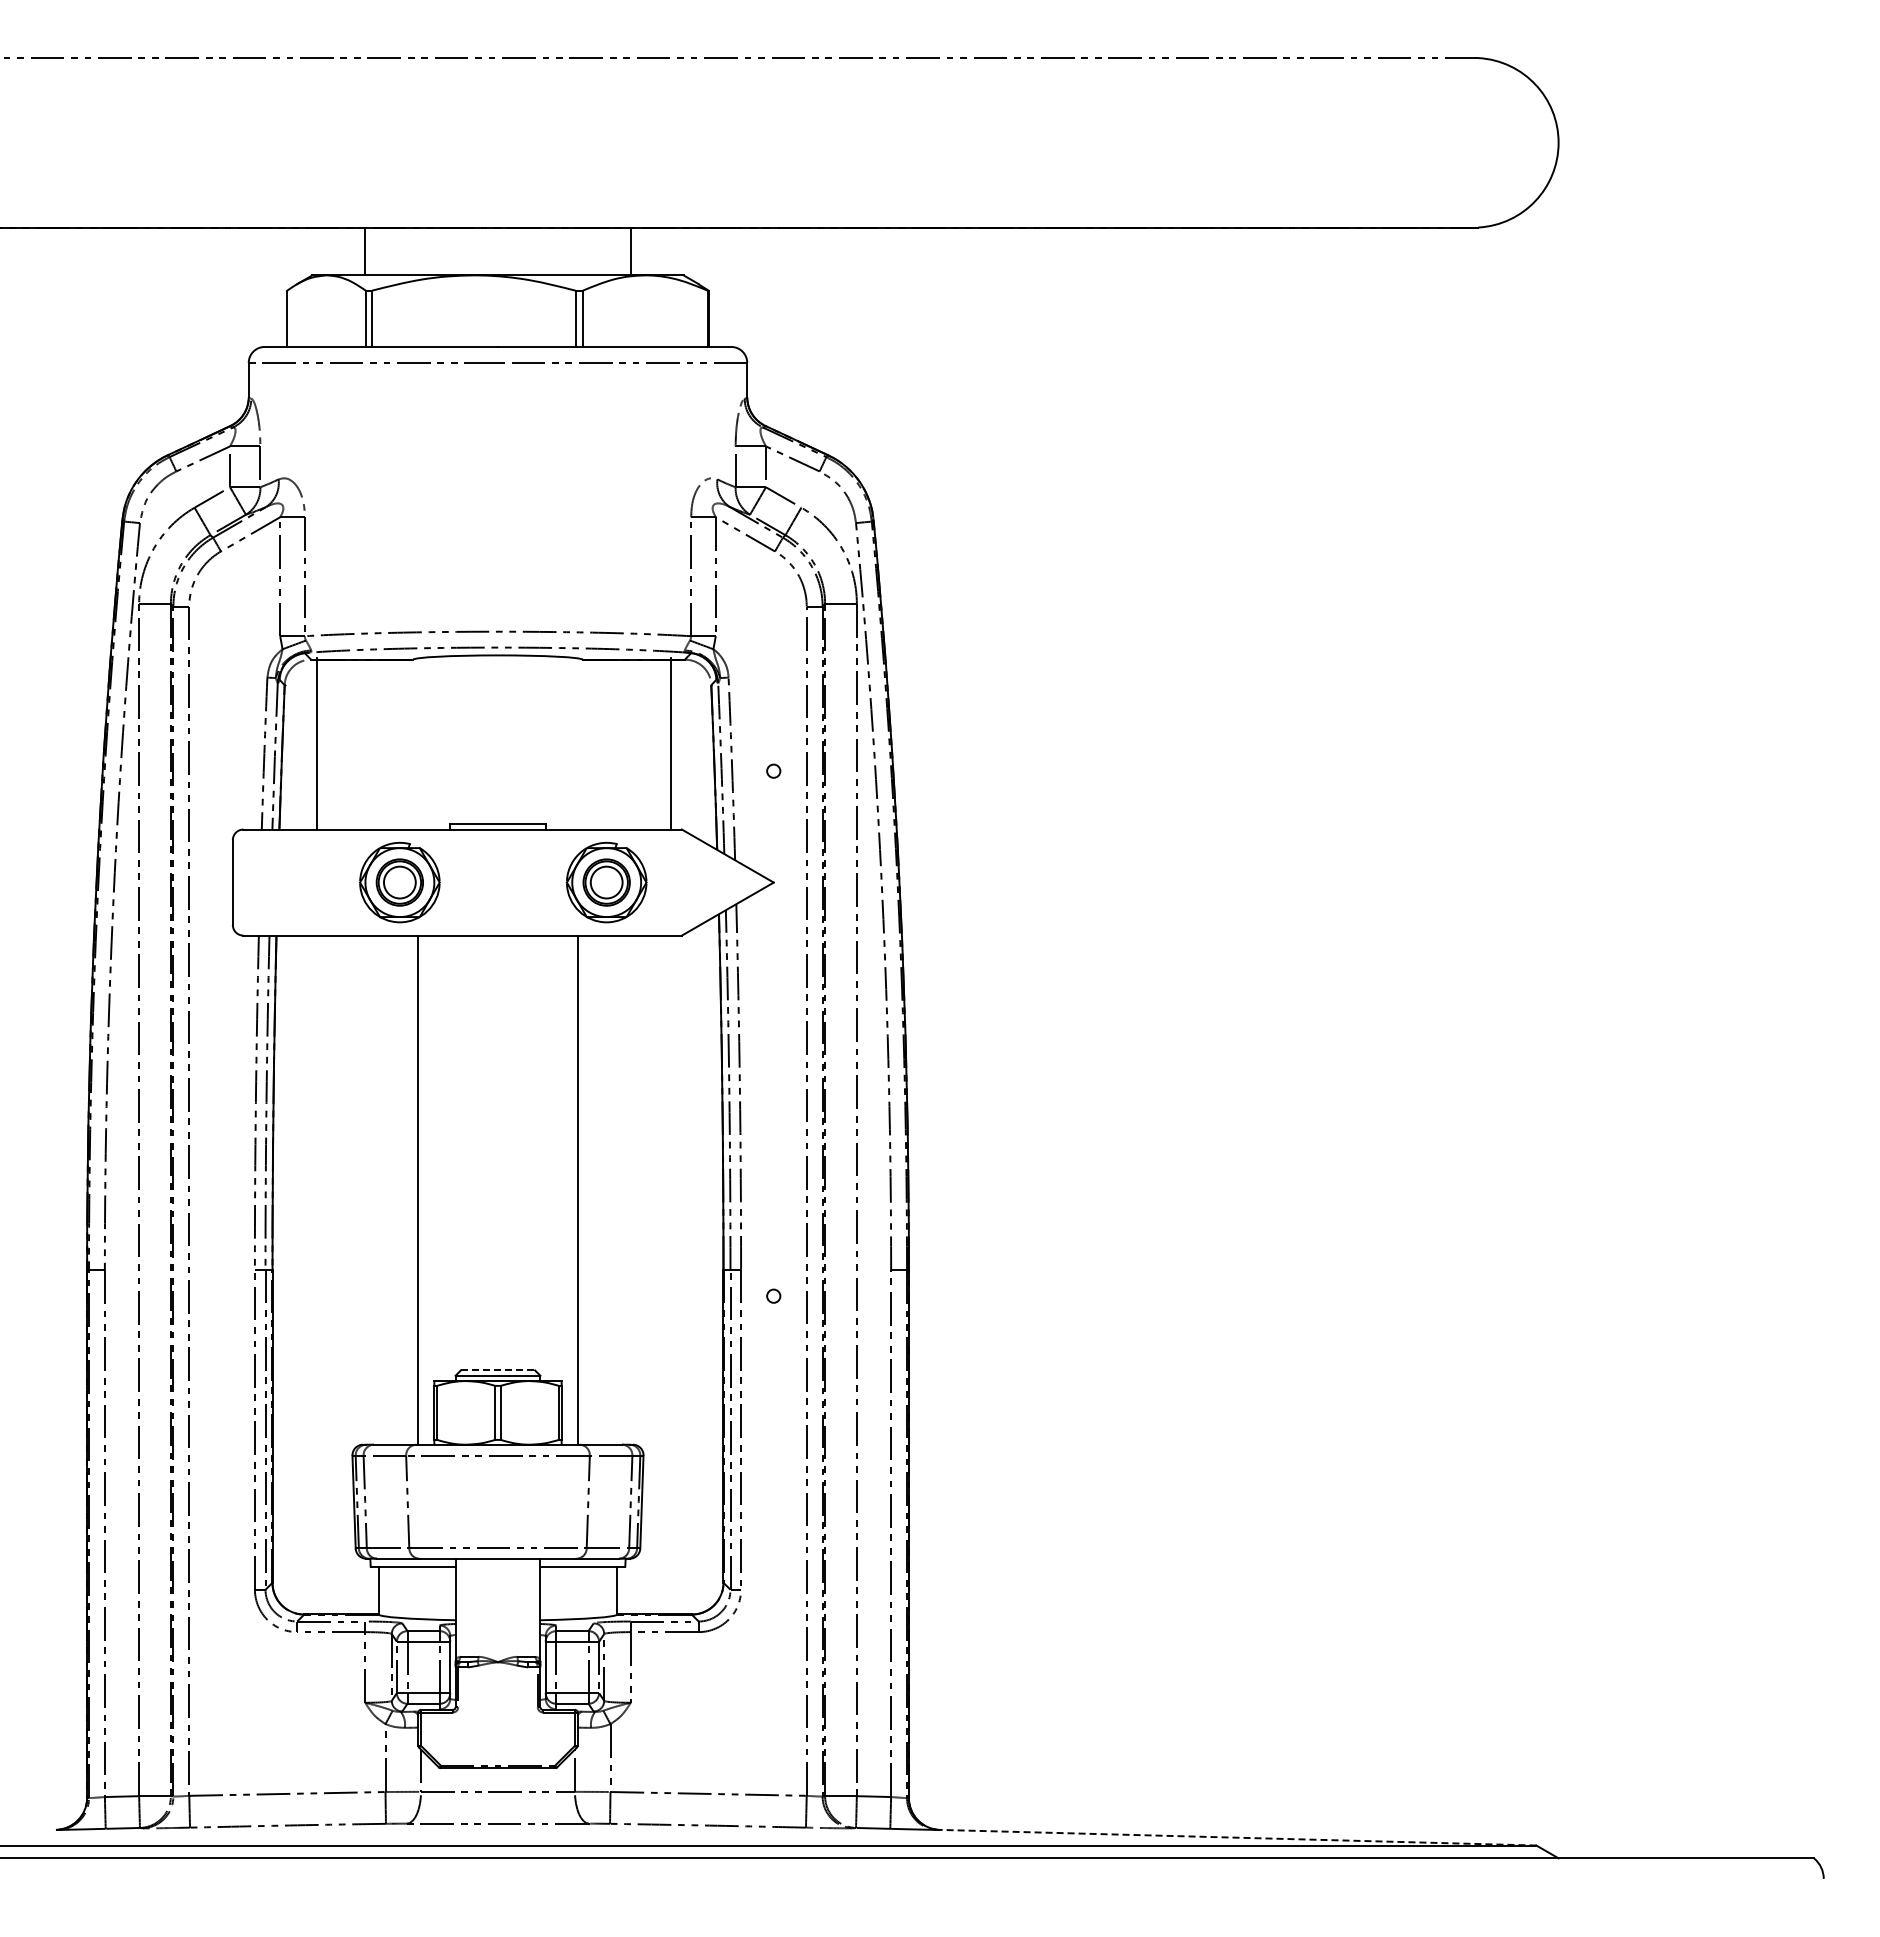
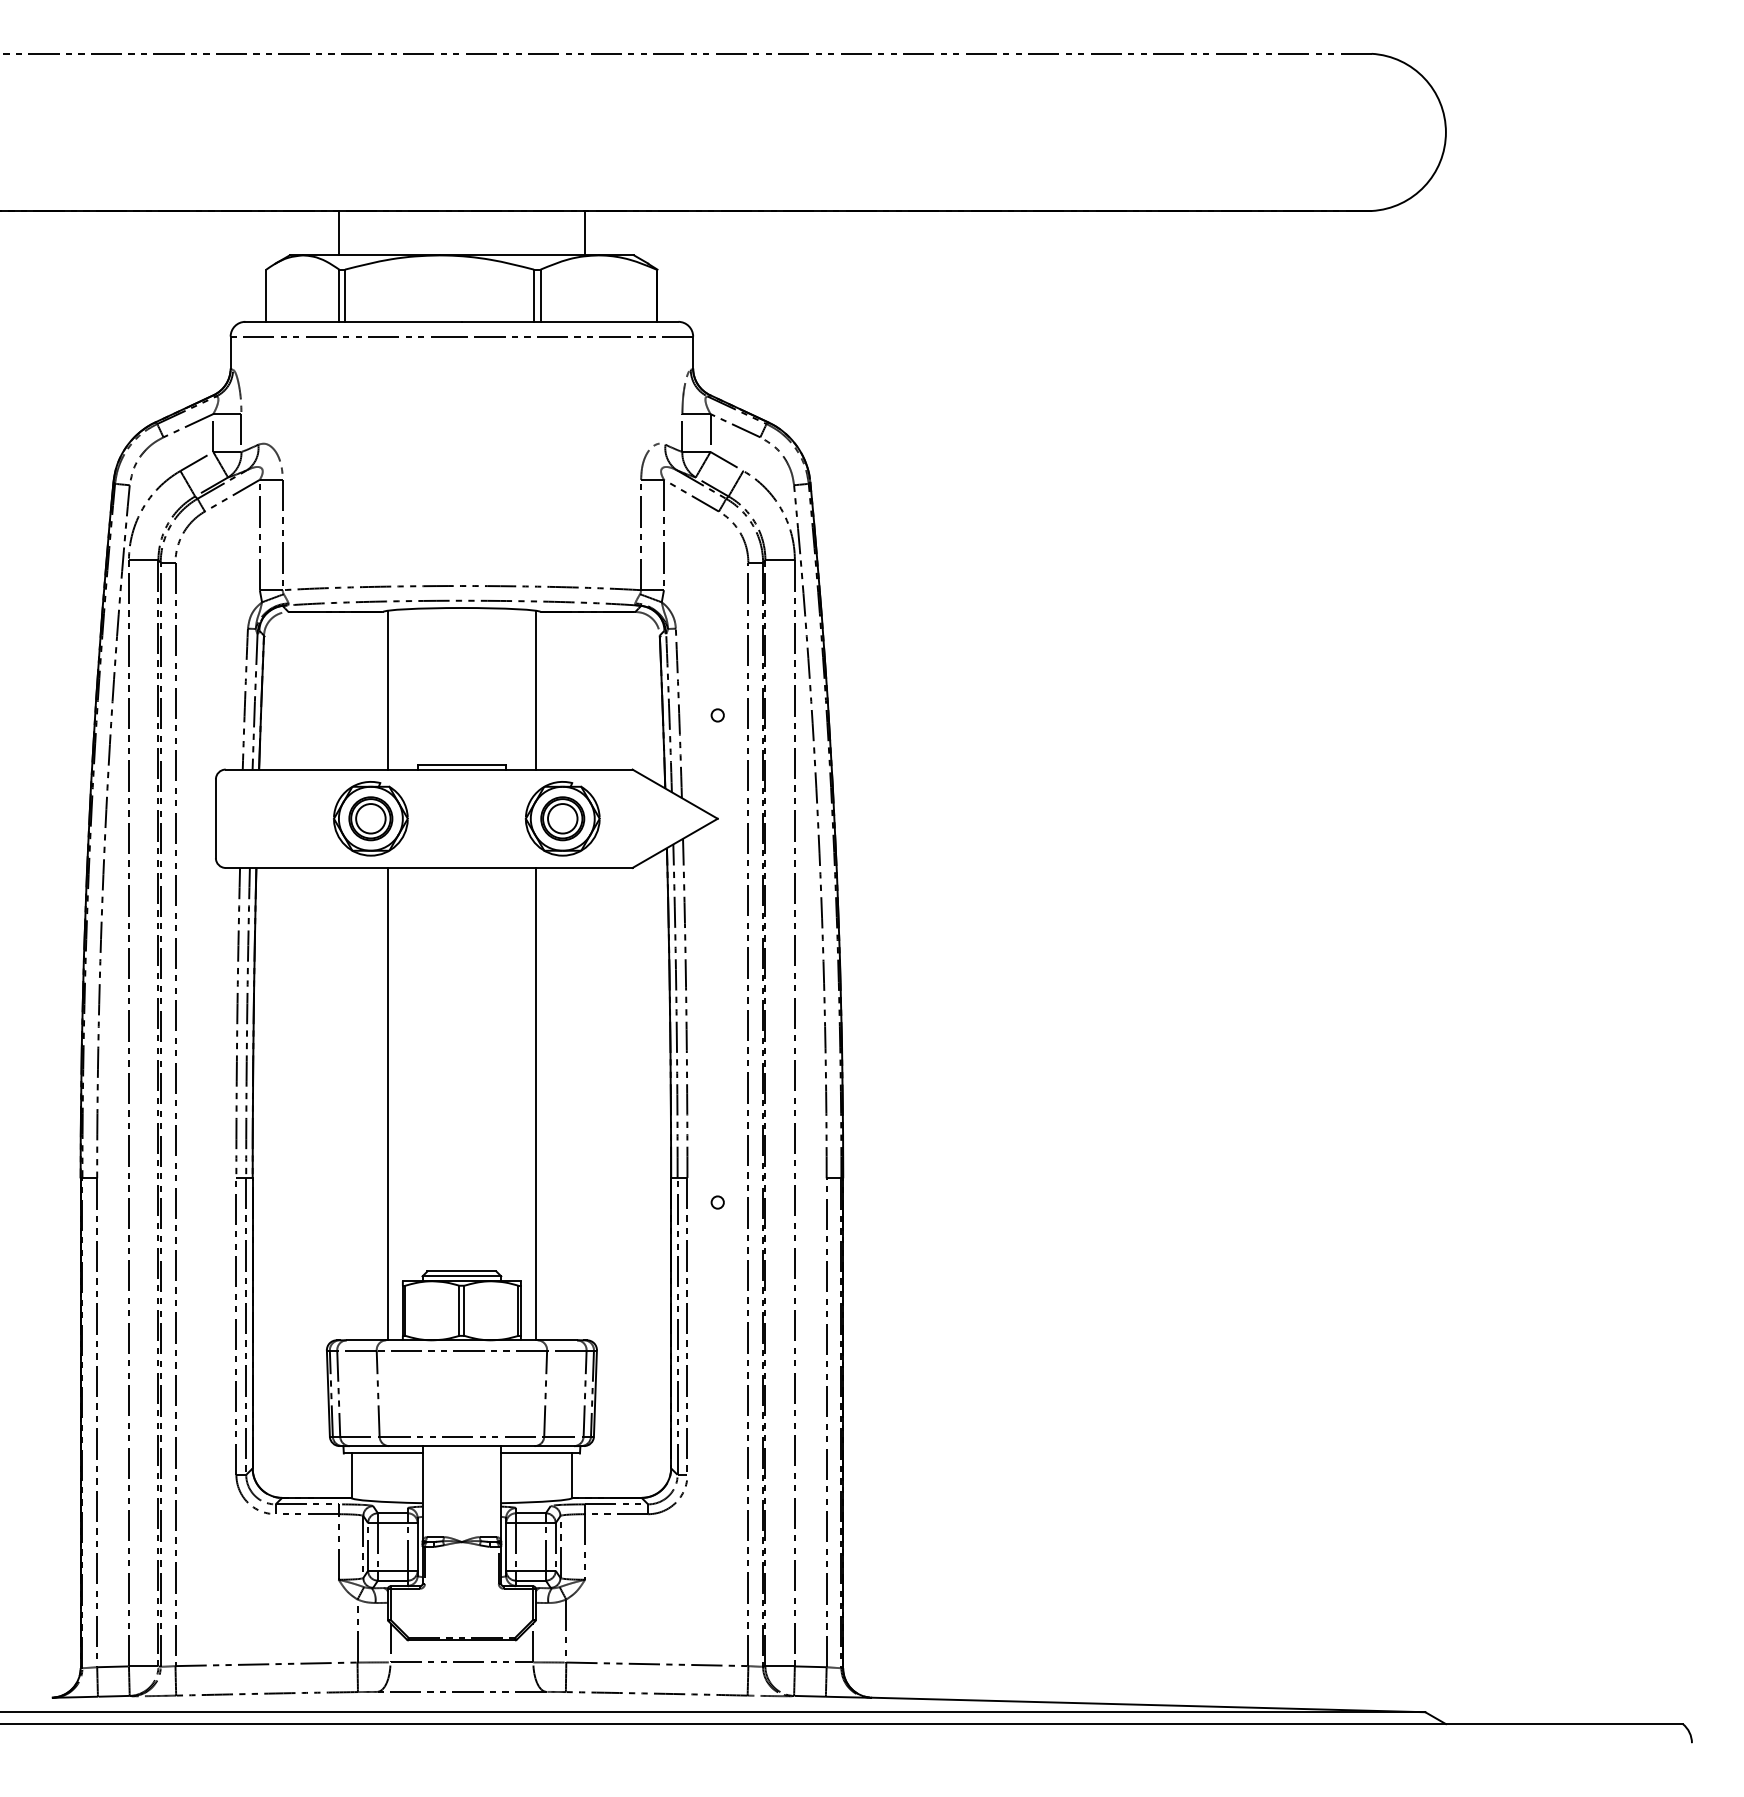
line: (317, 743) -> (388, 689), moved
line: (670, 743) -> (535, 689), moved
line: (498, 1370) -> (462, 1271), dashed -> solid
line: (1237, 1837) -> (1148, 1704), dashed -> solid

